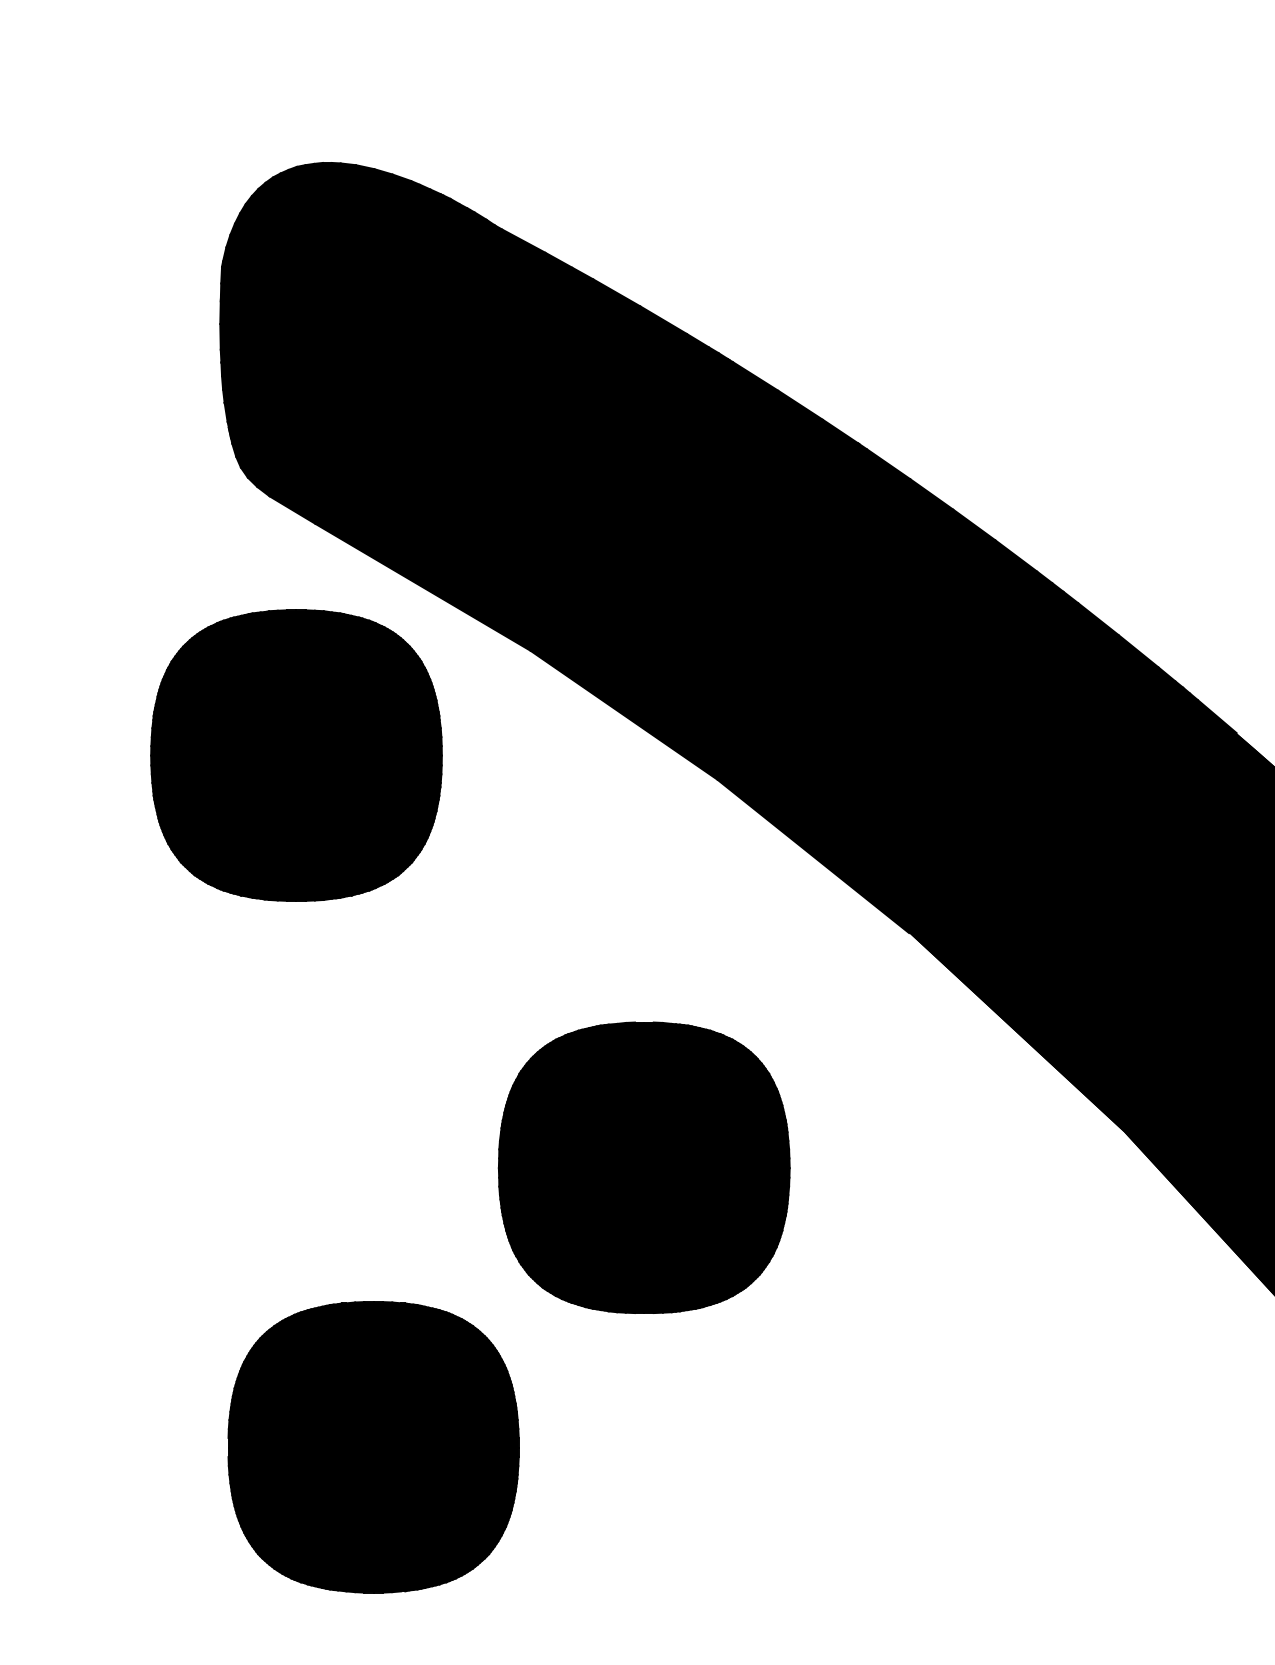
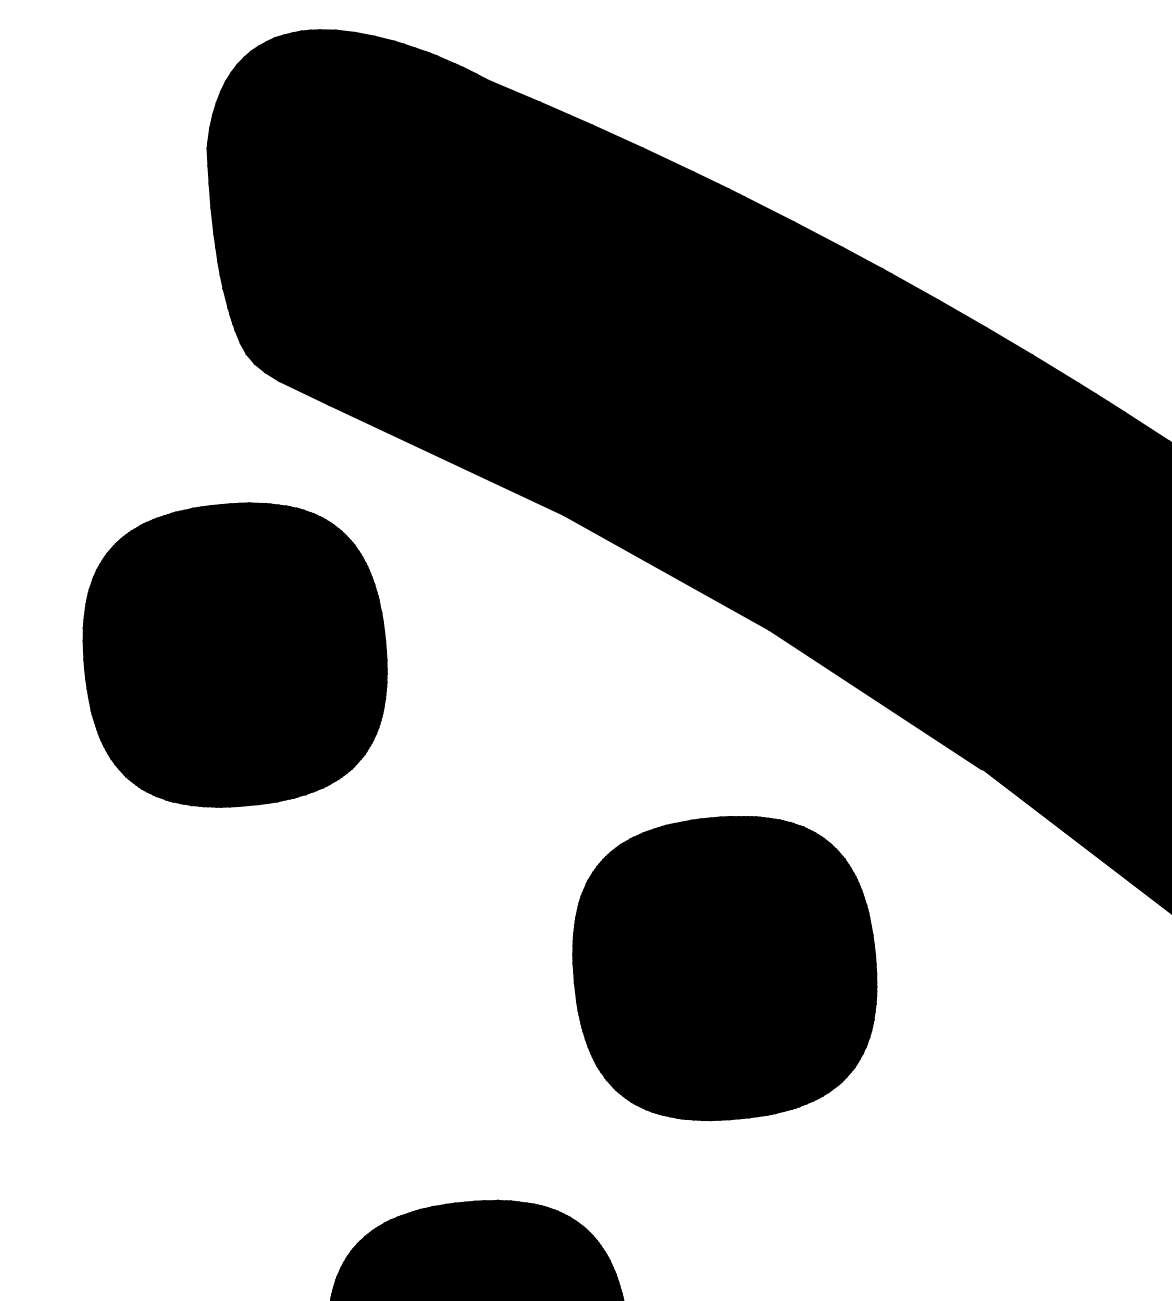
part: (296, 755) -> (235, 654), moved
part: (643, 1167) -> (724, 968), moved

